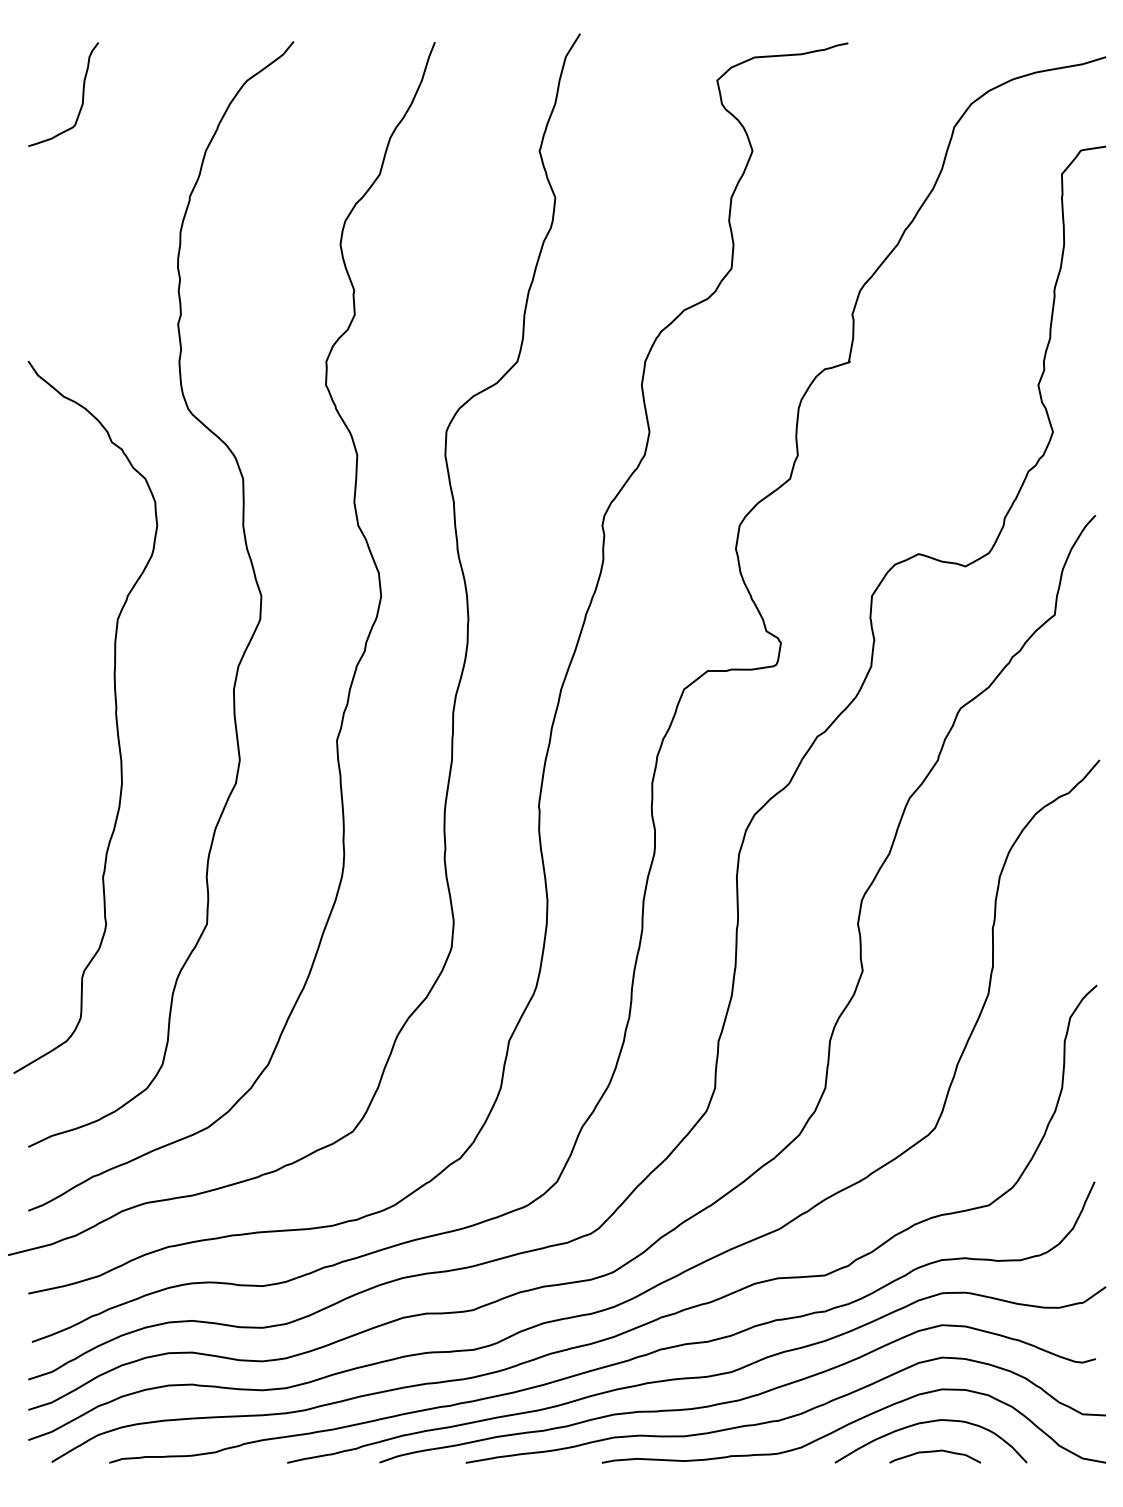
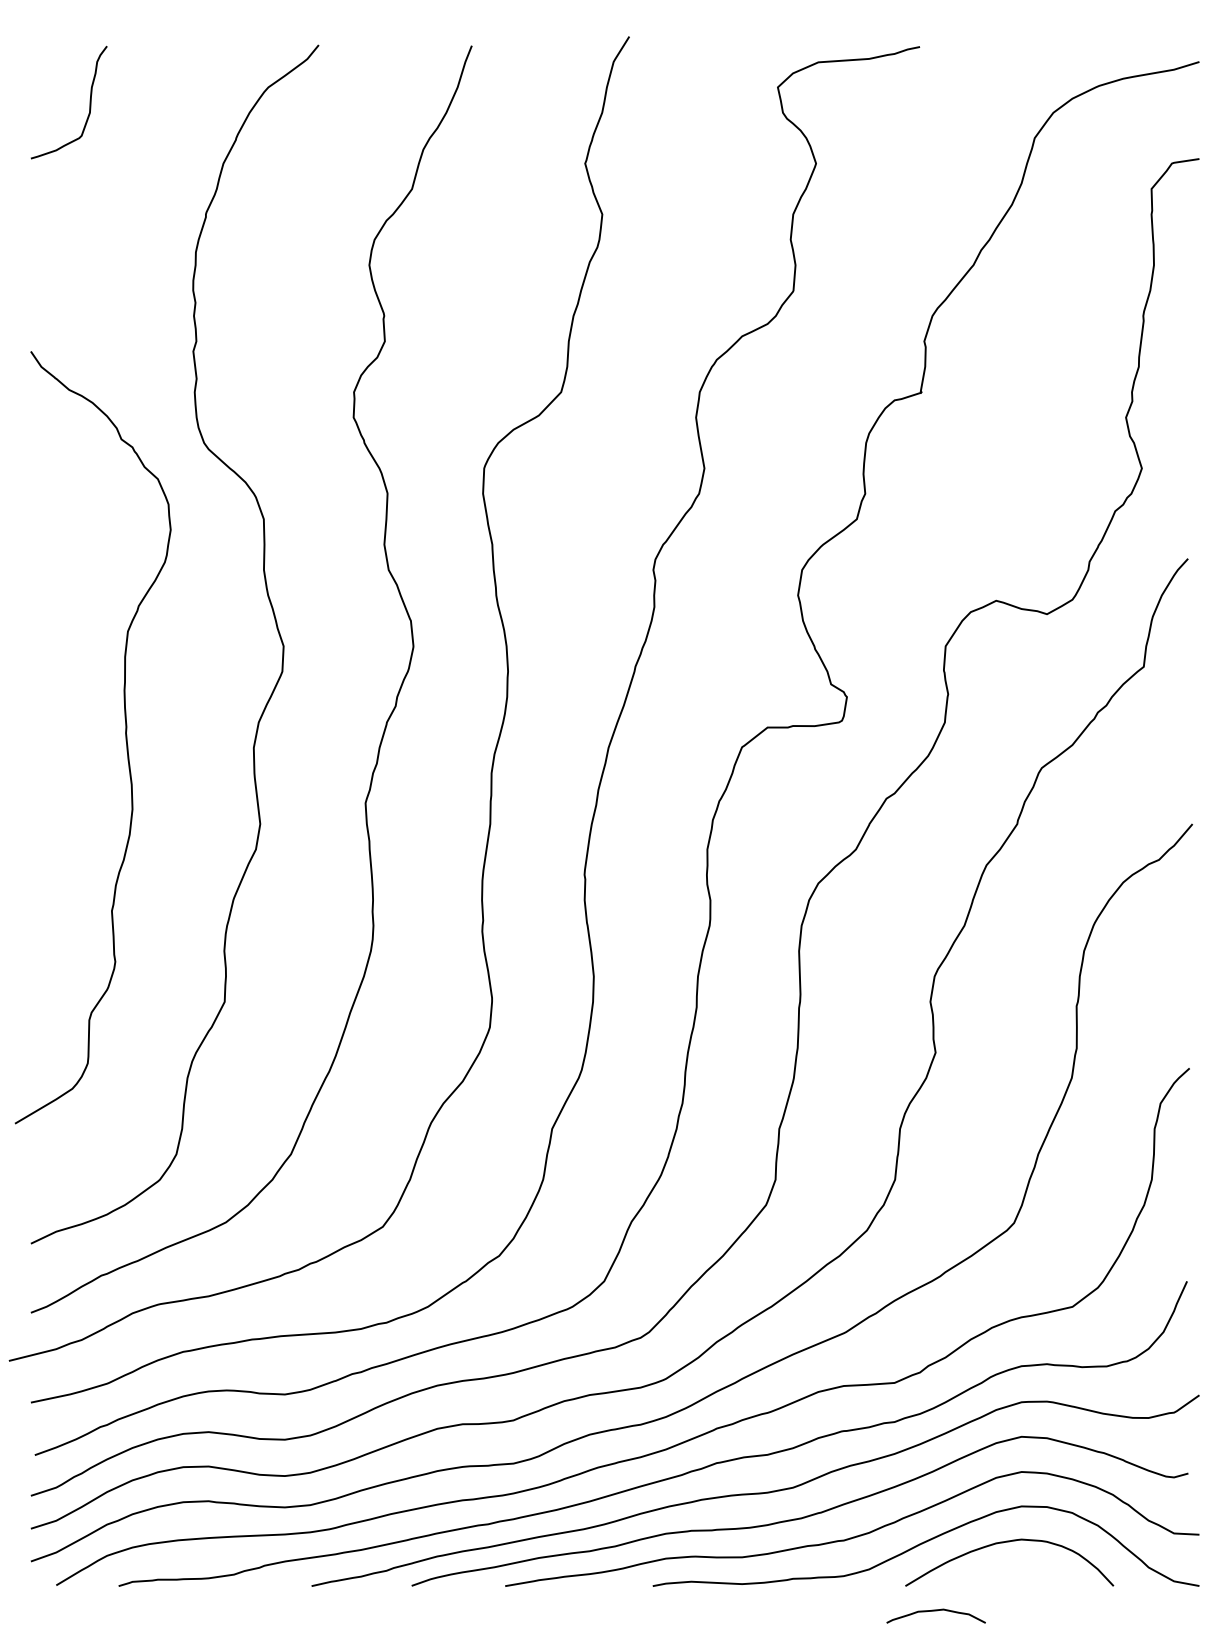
curve: (115, 717) -> (125, 737), moved
curve: (935, 1452) -> (936, 1611), moved

